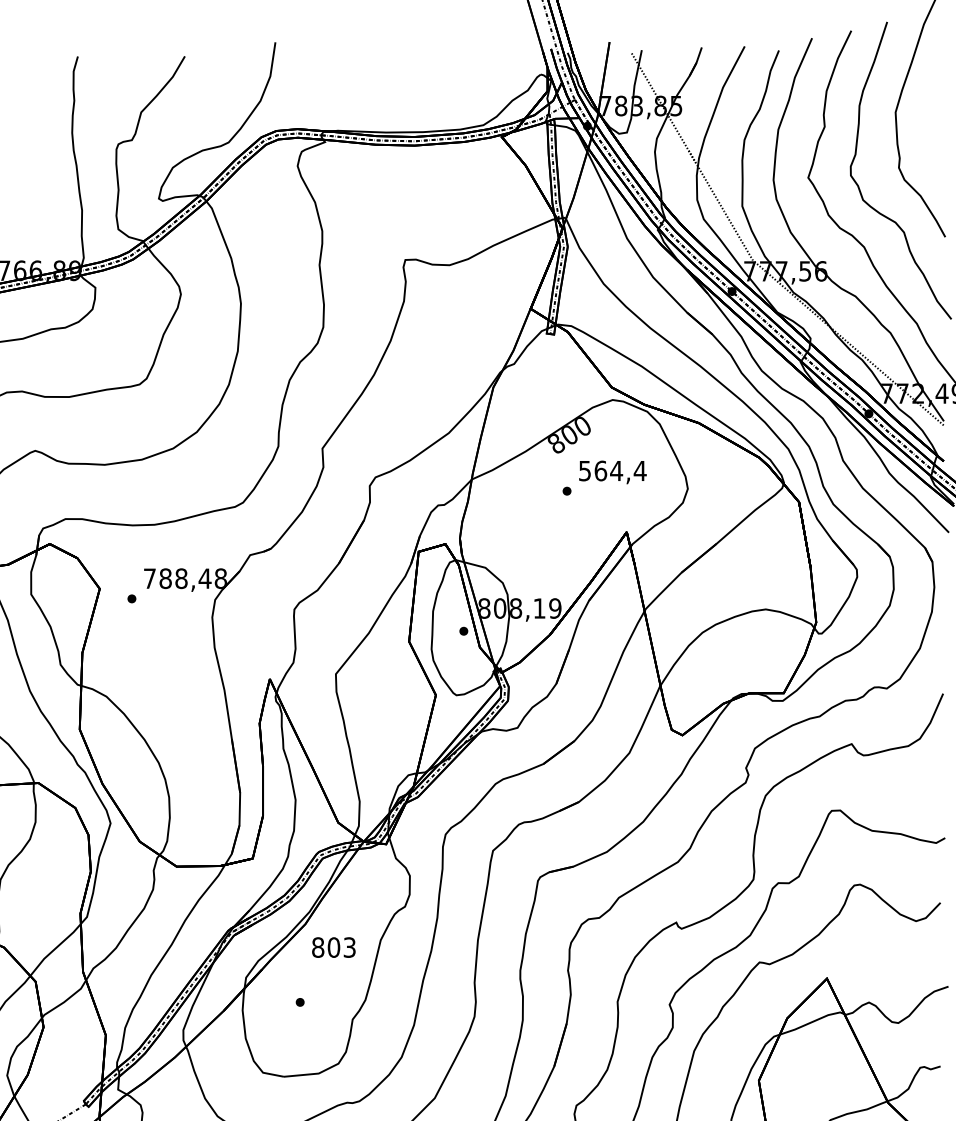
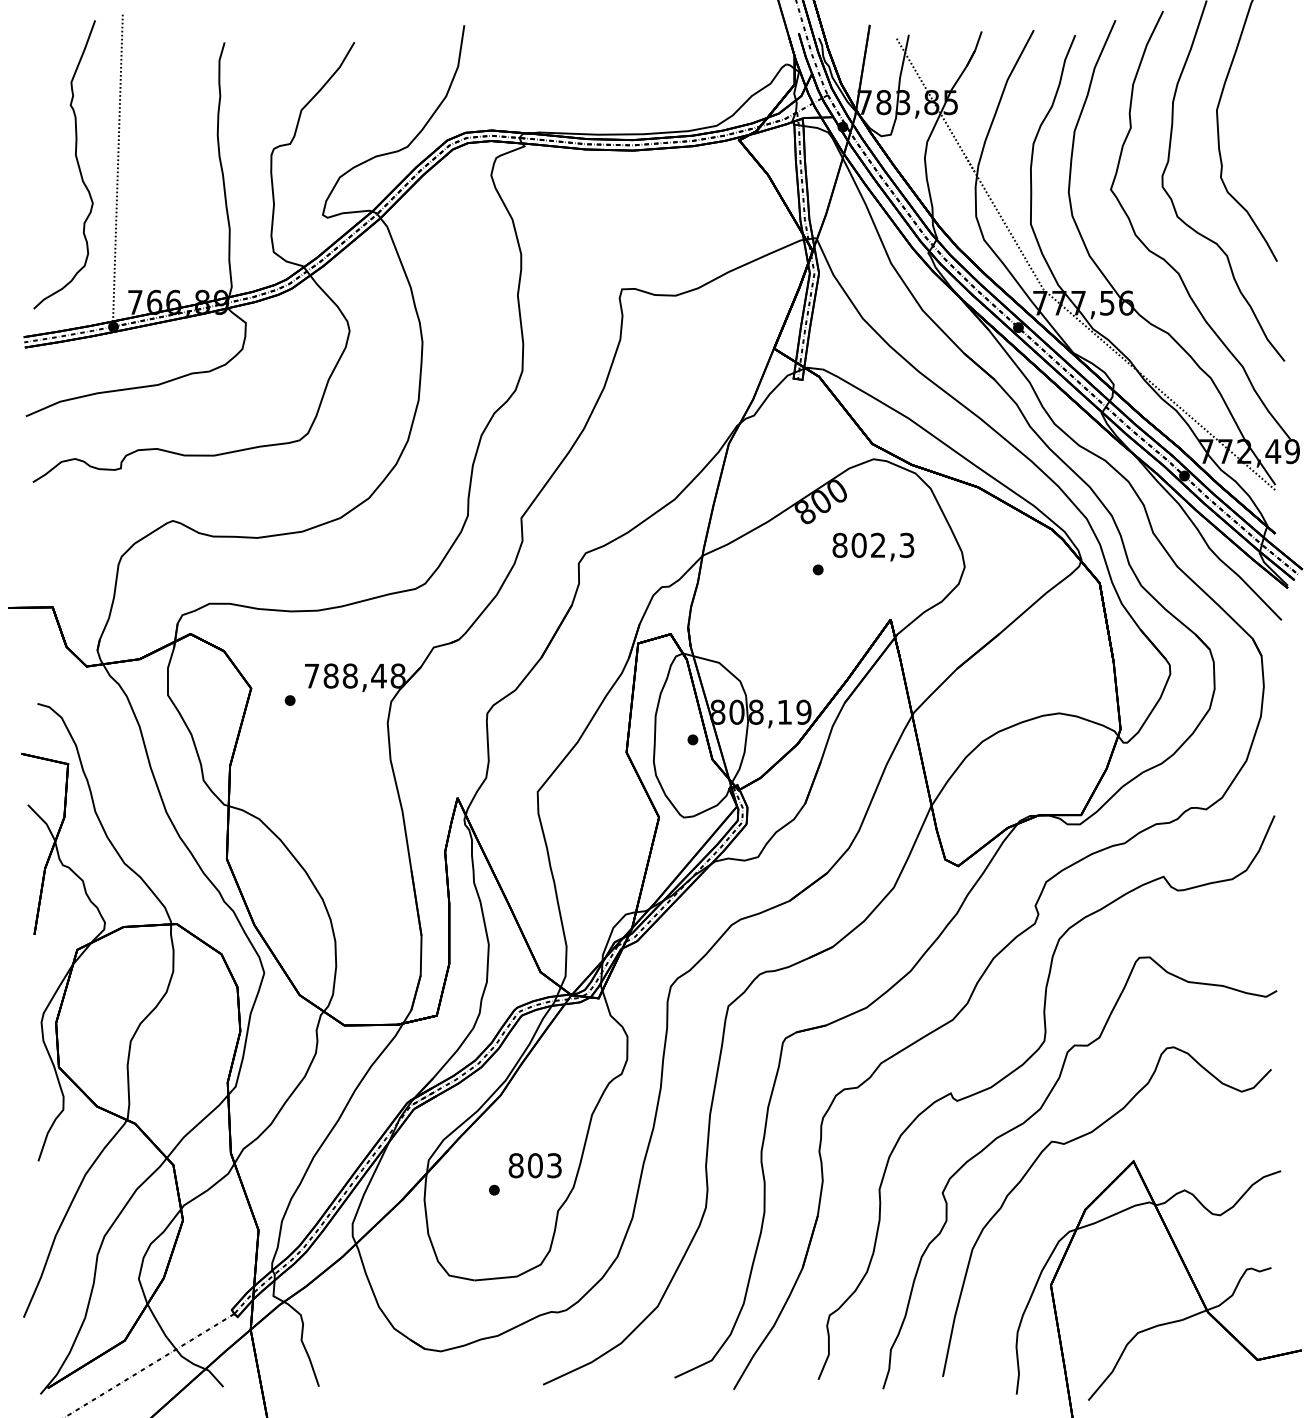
text: (612, 470) -> (873, 544), 564,4 -> 802,3
text: (333, 947) -> (534, 1165), moved

